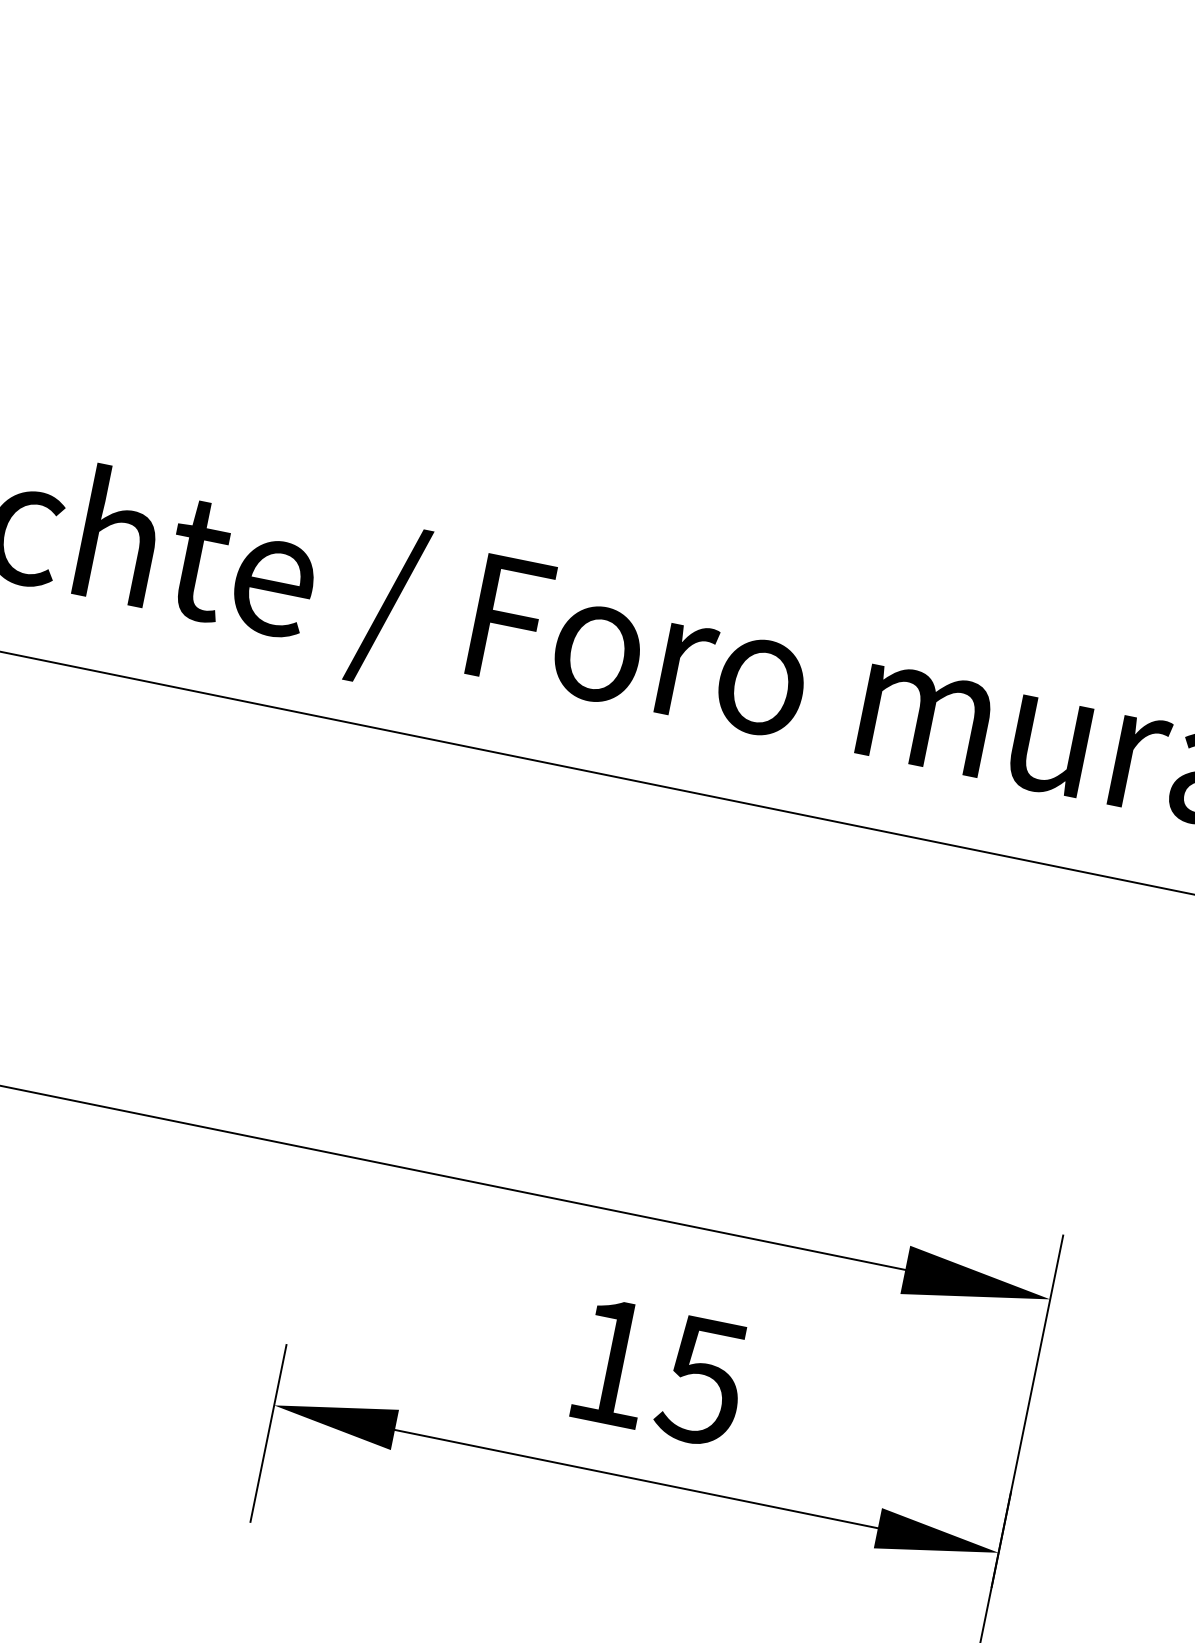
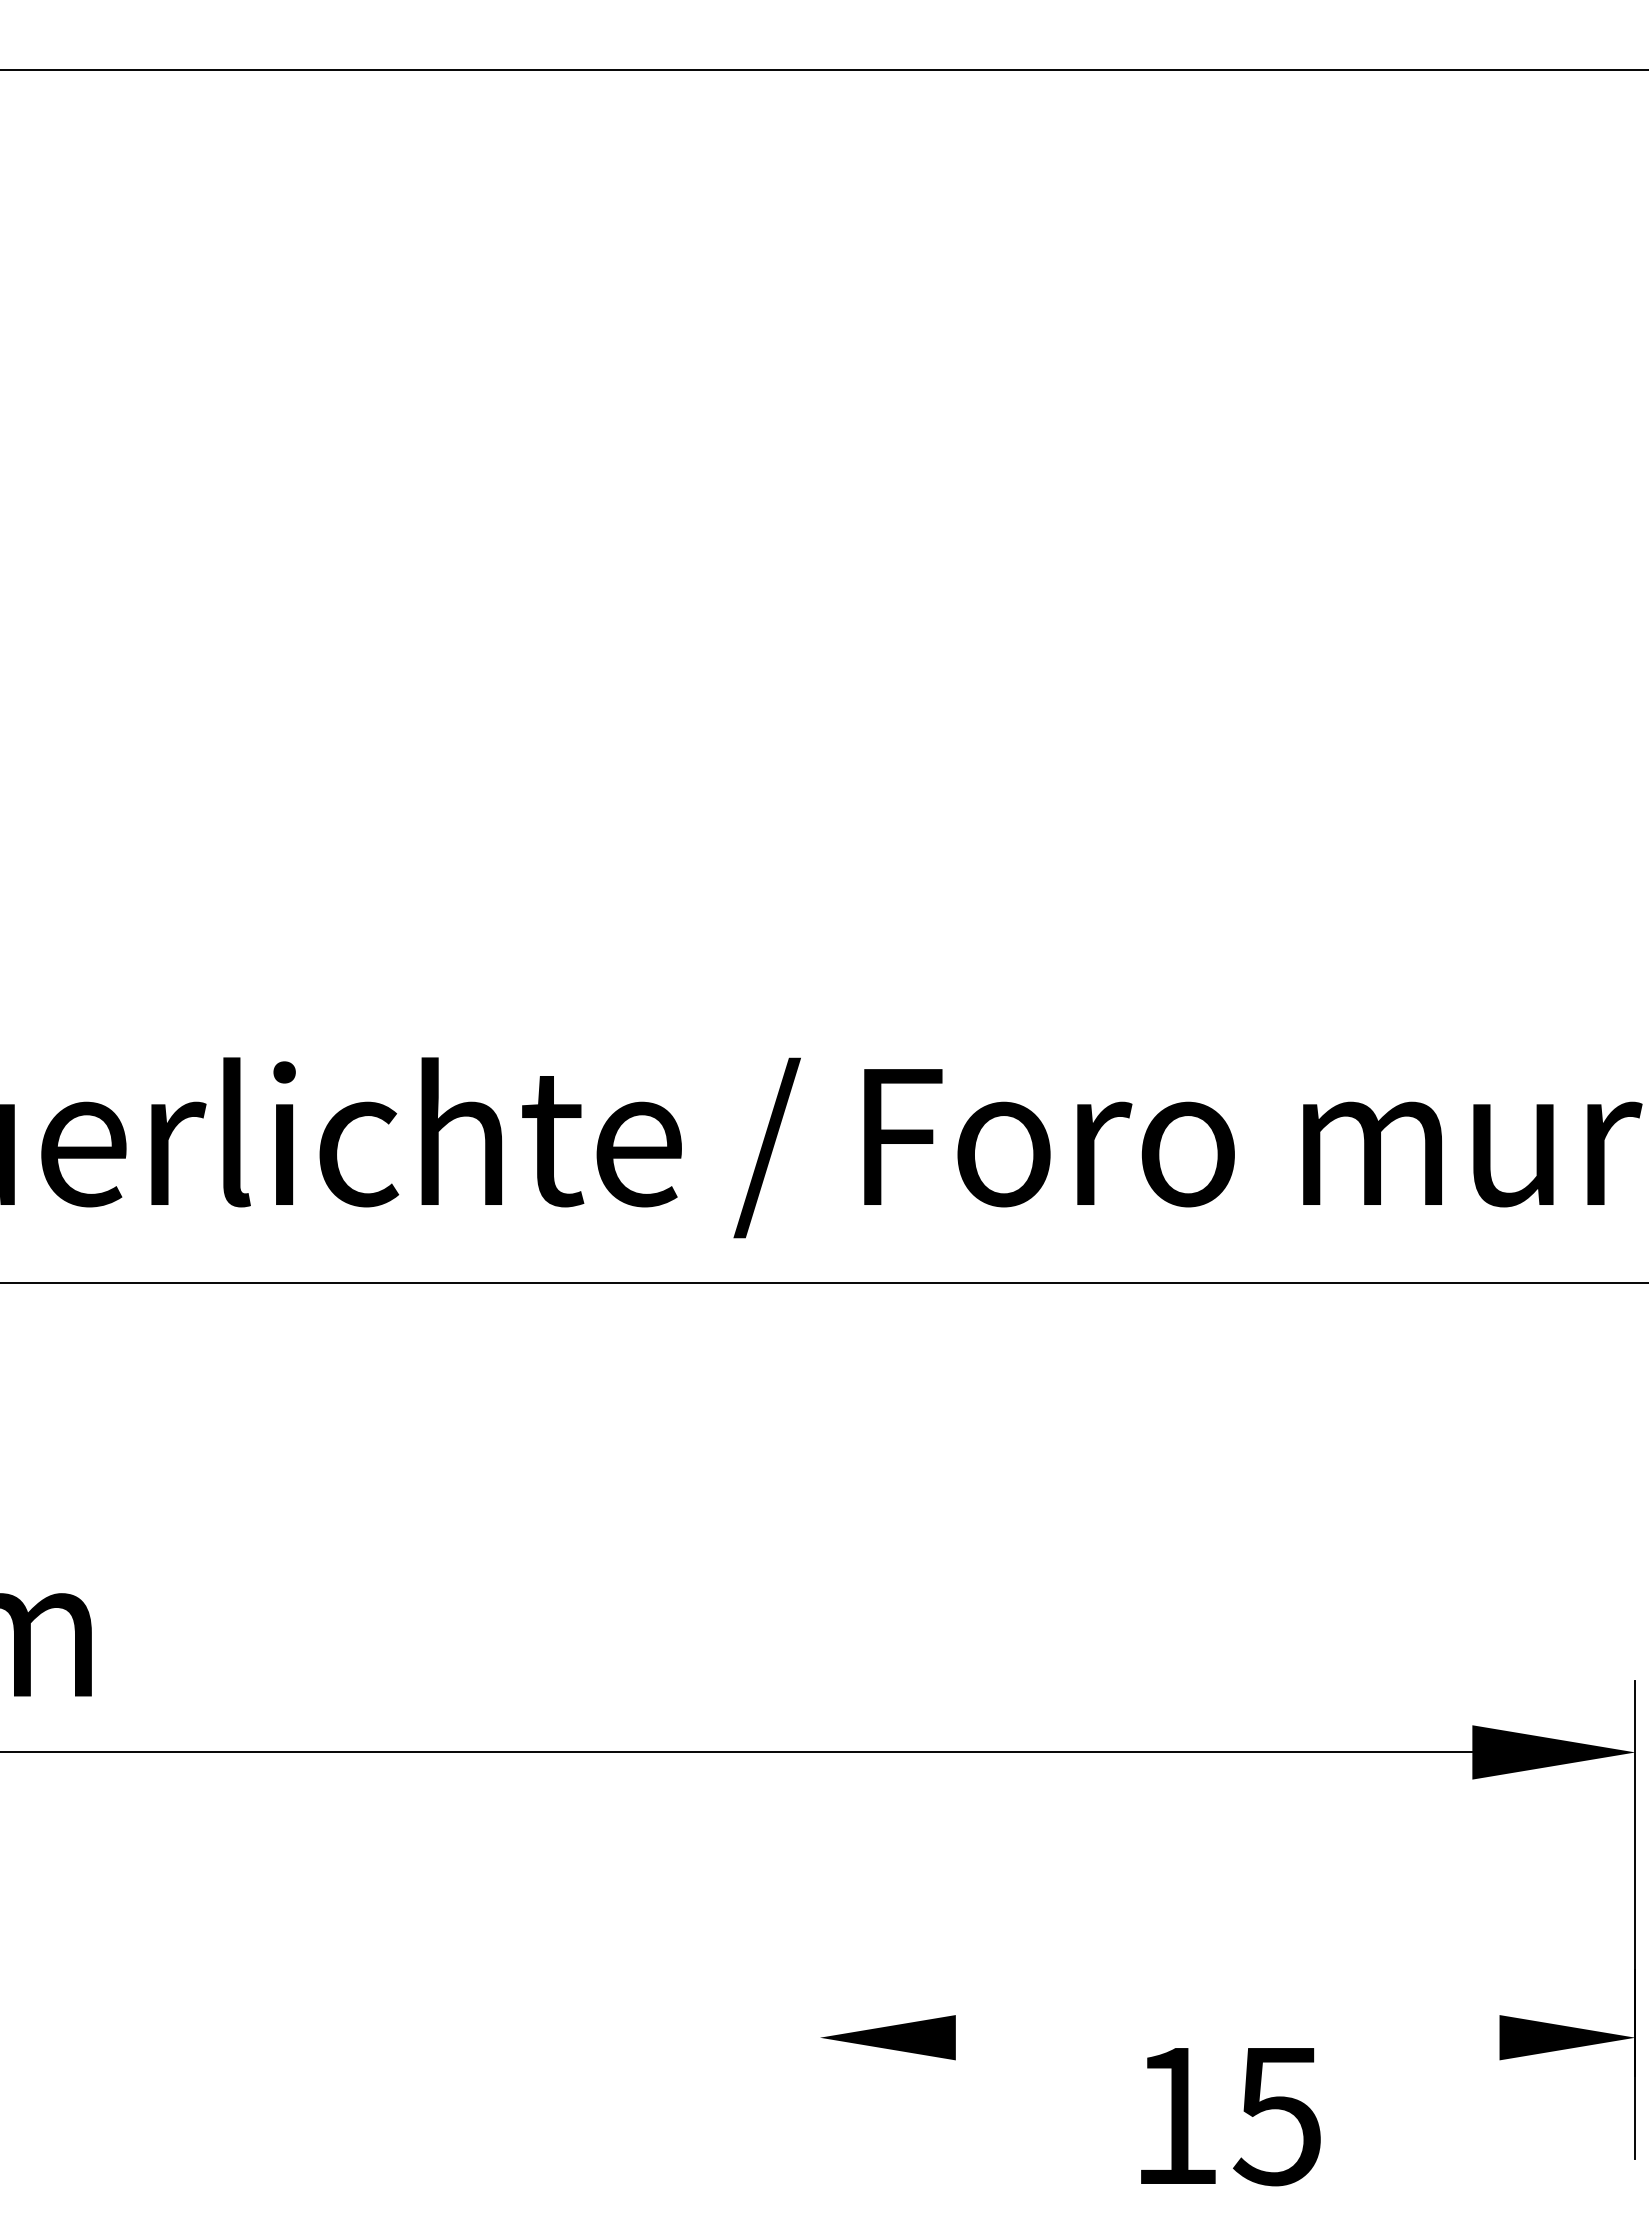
text: (660, 1373) -> (1230, 2117), moved
line: (268, 1432) -> (819, 2068), removed
line: (636, 1478) -> (1227, 2037), removed

